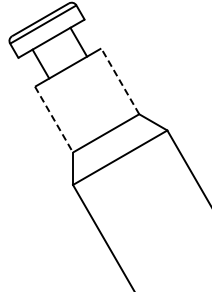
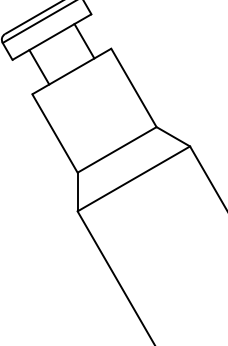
line: (120, 81) -> (134, 88), dashed -> solid
line: (54, 119) -> (55, 133), dashed -> solid

